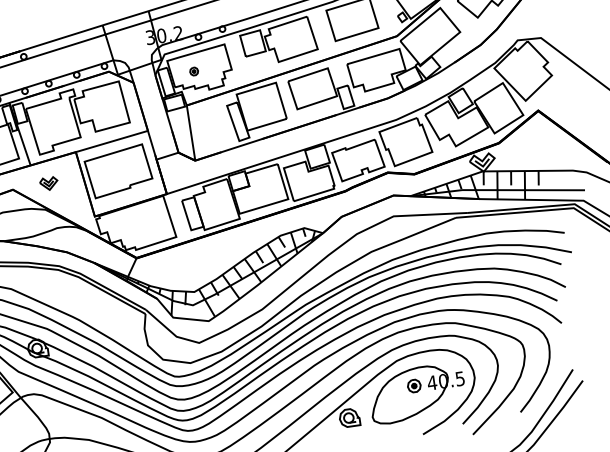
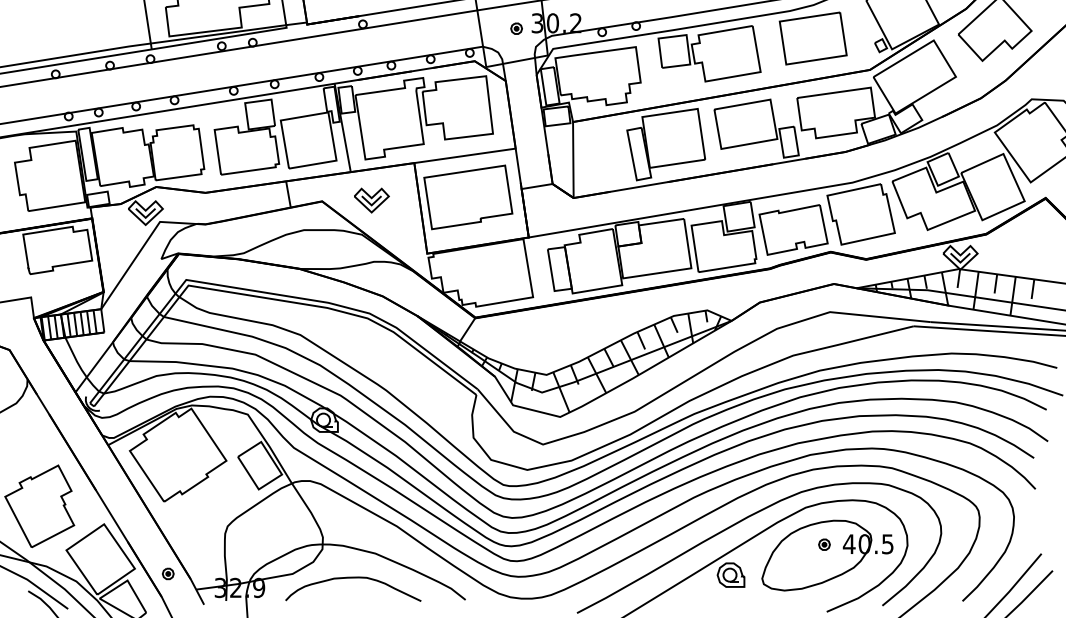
part: (194, 71) -> (516, 28), moved
part: (48, 183) -> (371, 200), size x1.43
part: (414, 385) -> (824, 544), size x0.62

